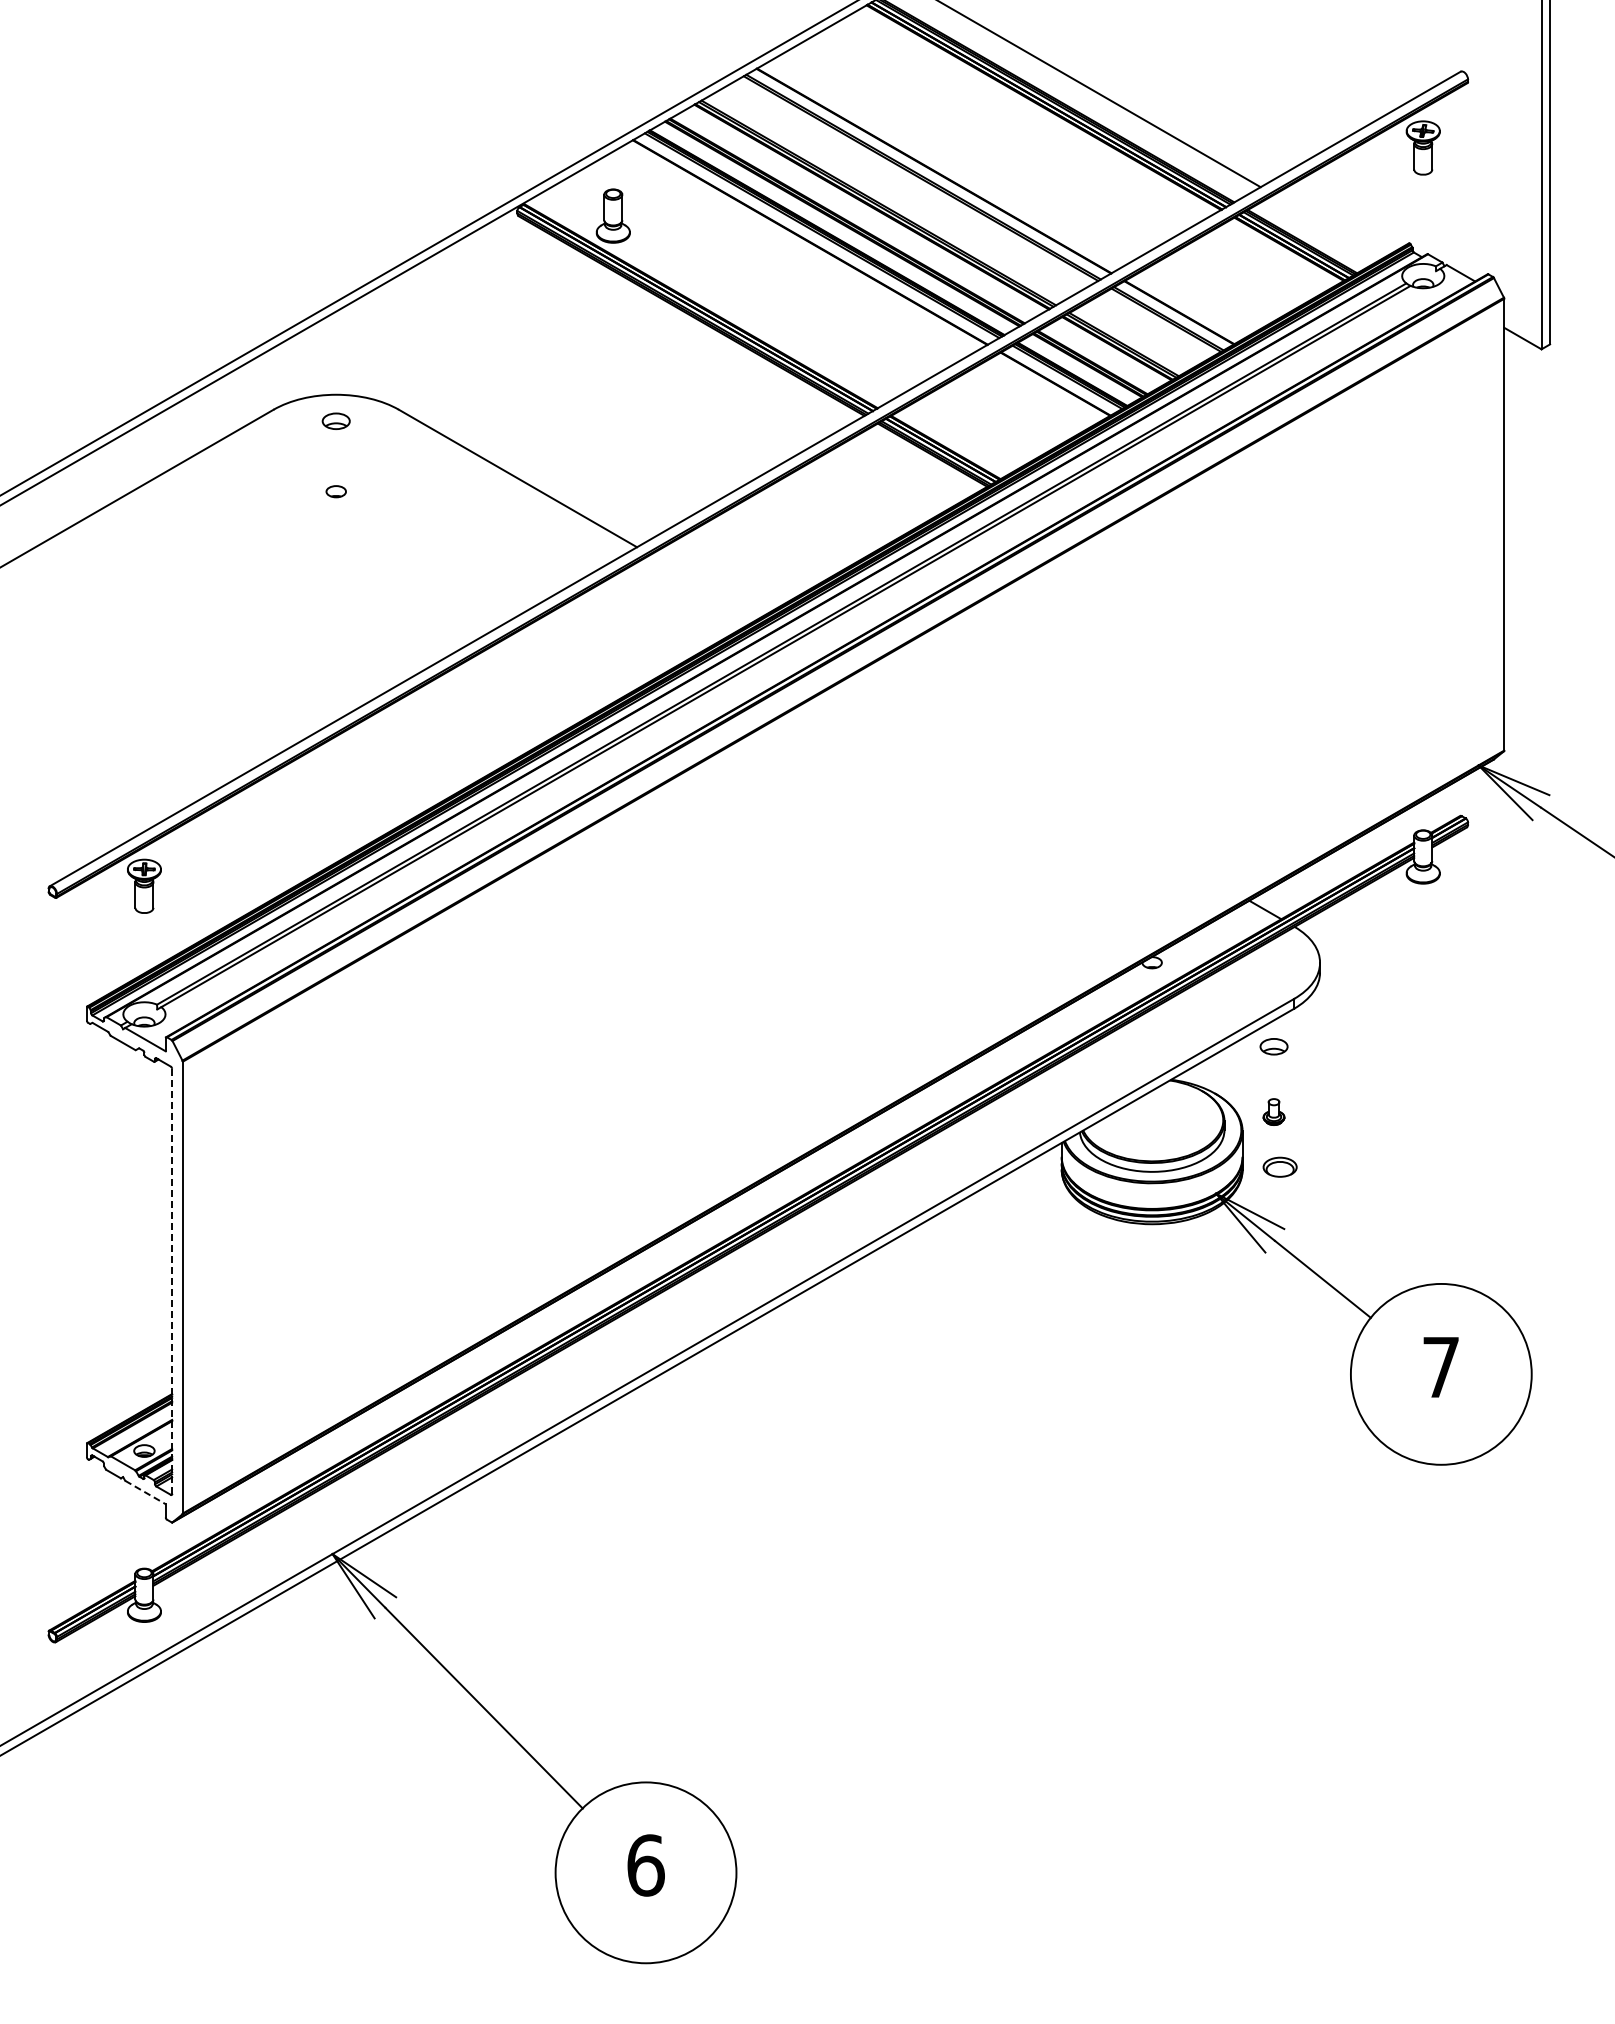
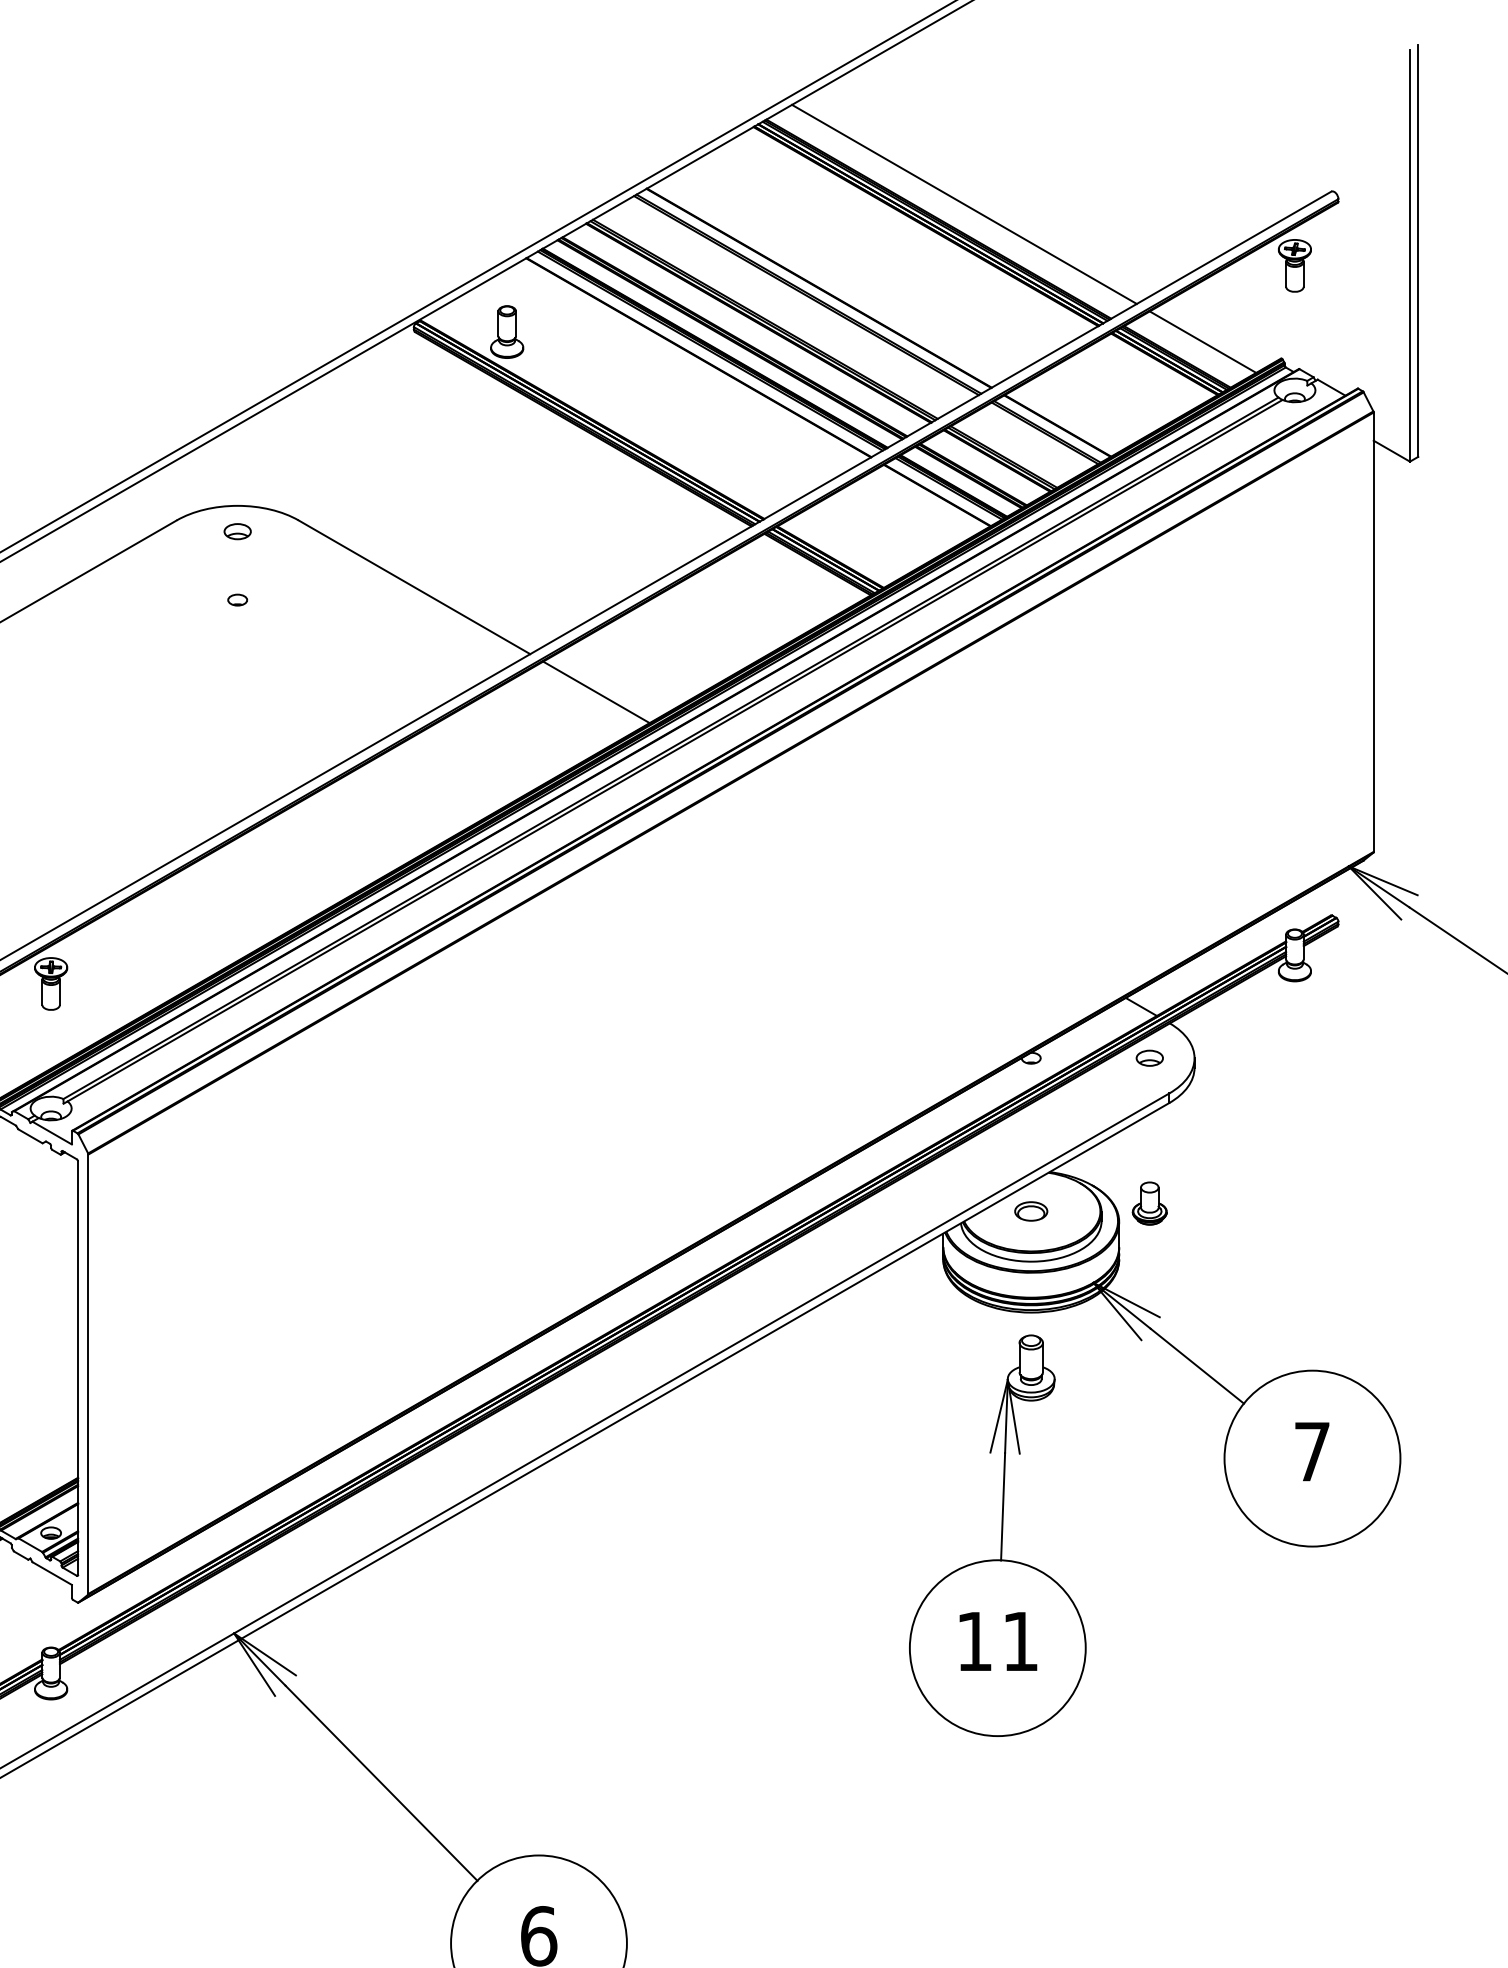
line: (1328, 226) -> (1202, 342), added
line: (704, 586) -> (595, 692), added
part: (1273, 1046) -> (1149, 1058), moved
part: (1273, 1111) -> (1149, 1202), size x1.67
part: (1279, 1166) -> (1030, 1210), moved
line: (172, 1281) -> (78, 1368), dashed -> solid
part: (1117, 1453) -> (997, 1535), added
line: (145, 1492) -> (52, 1573), dashed -> solid

